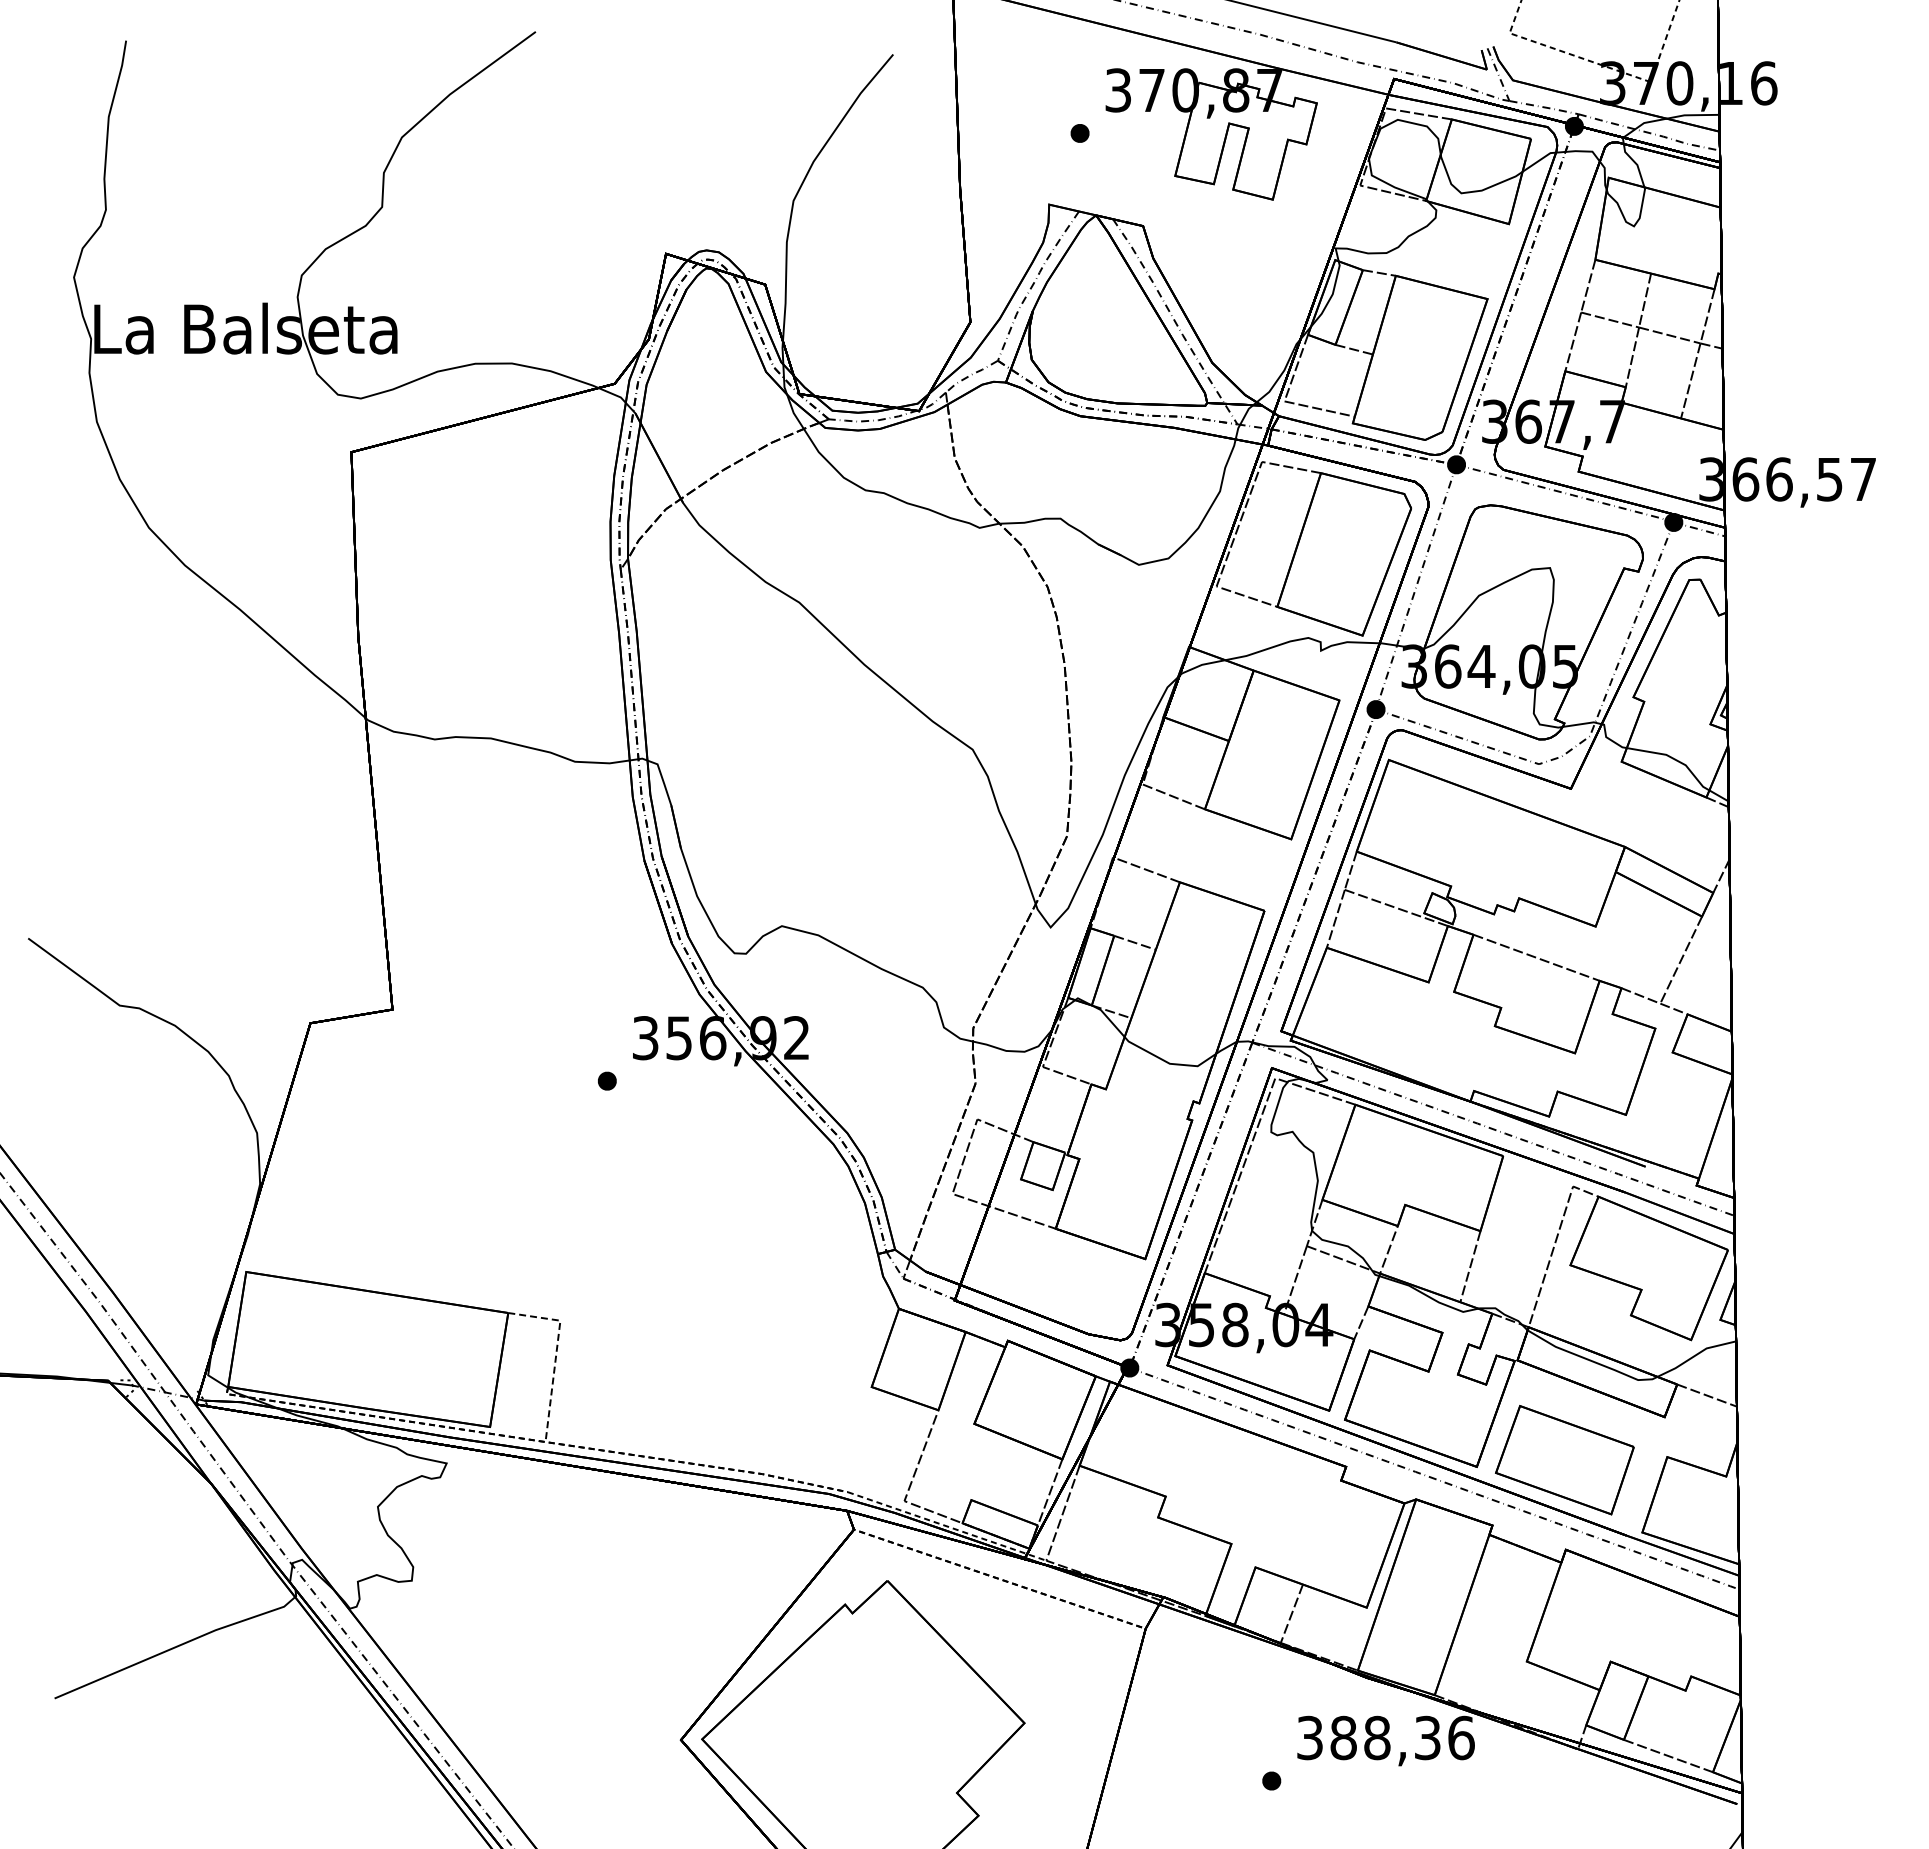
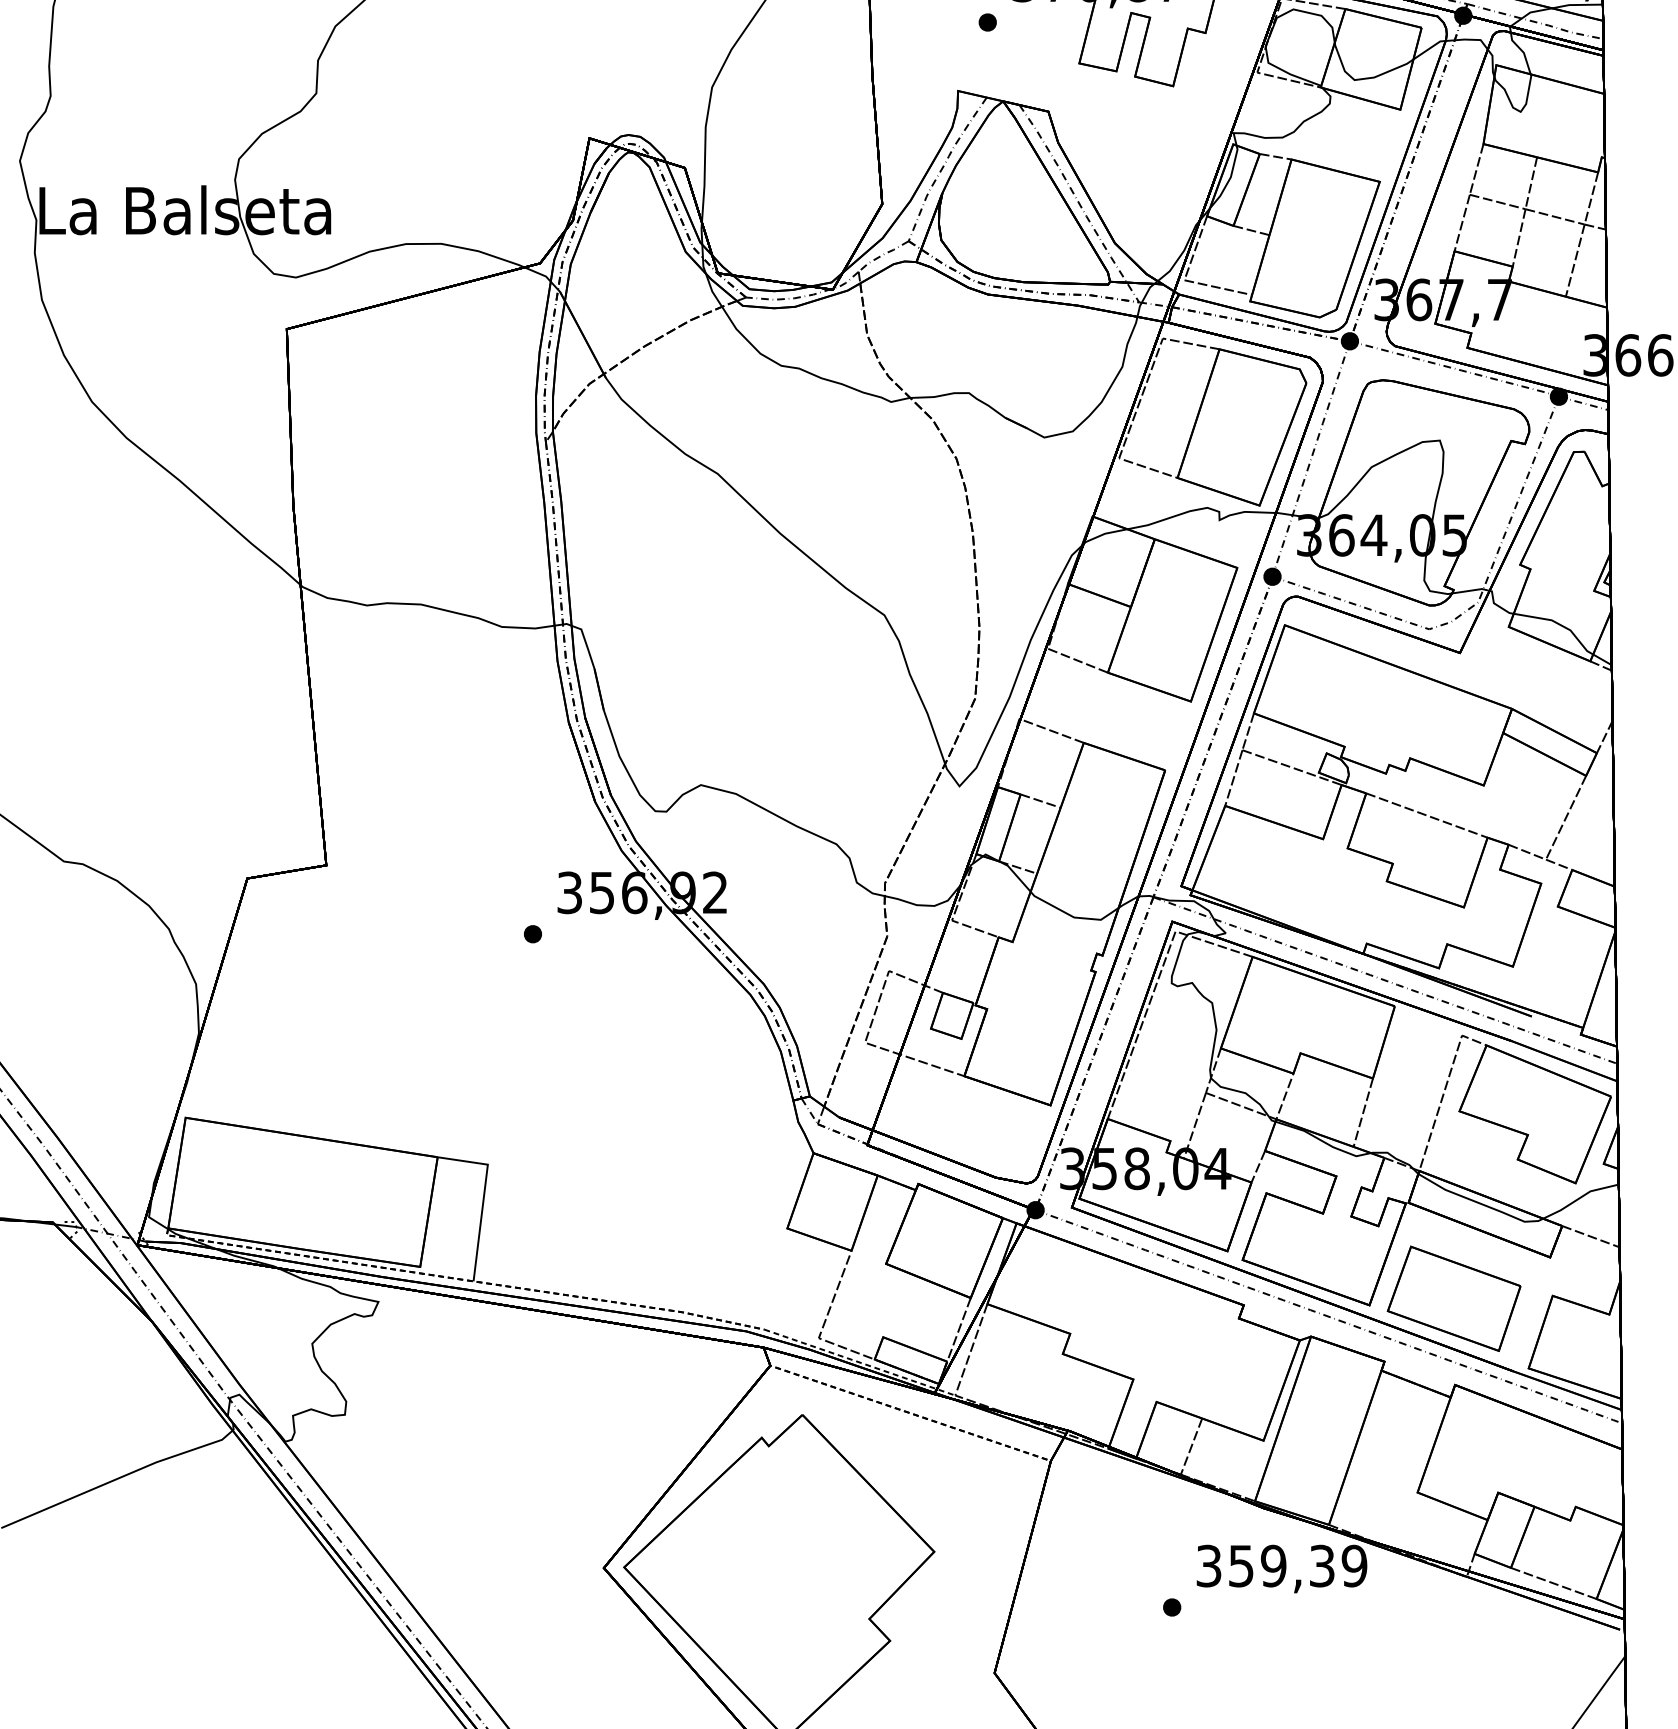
line: (556, 1355) -> (484, 1198), dashed -> solid
text: (1402, 1737) -> (1297, 1565), 388,36 -> 359,39

